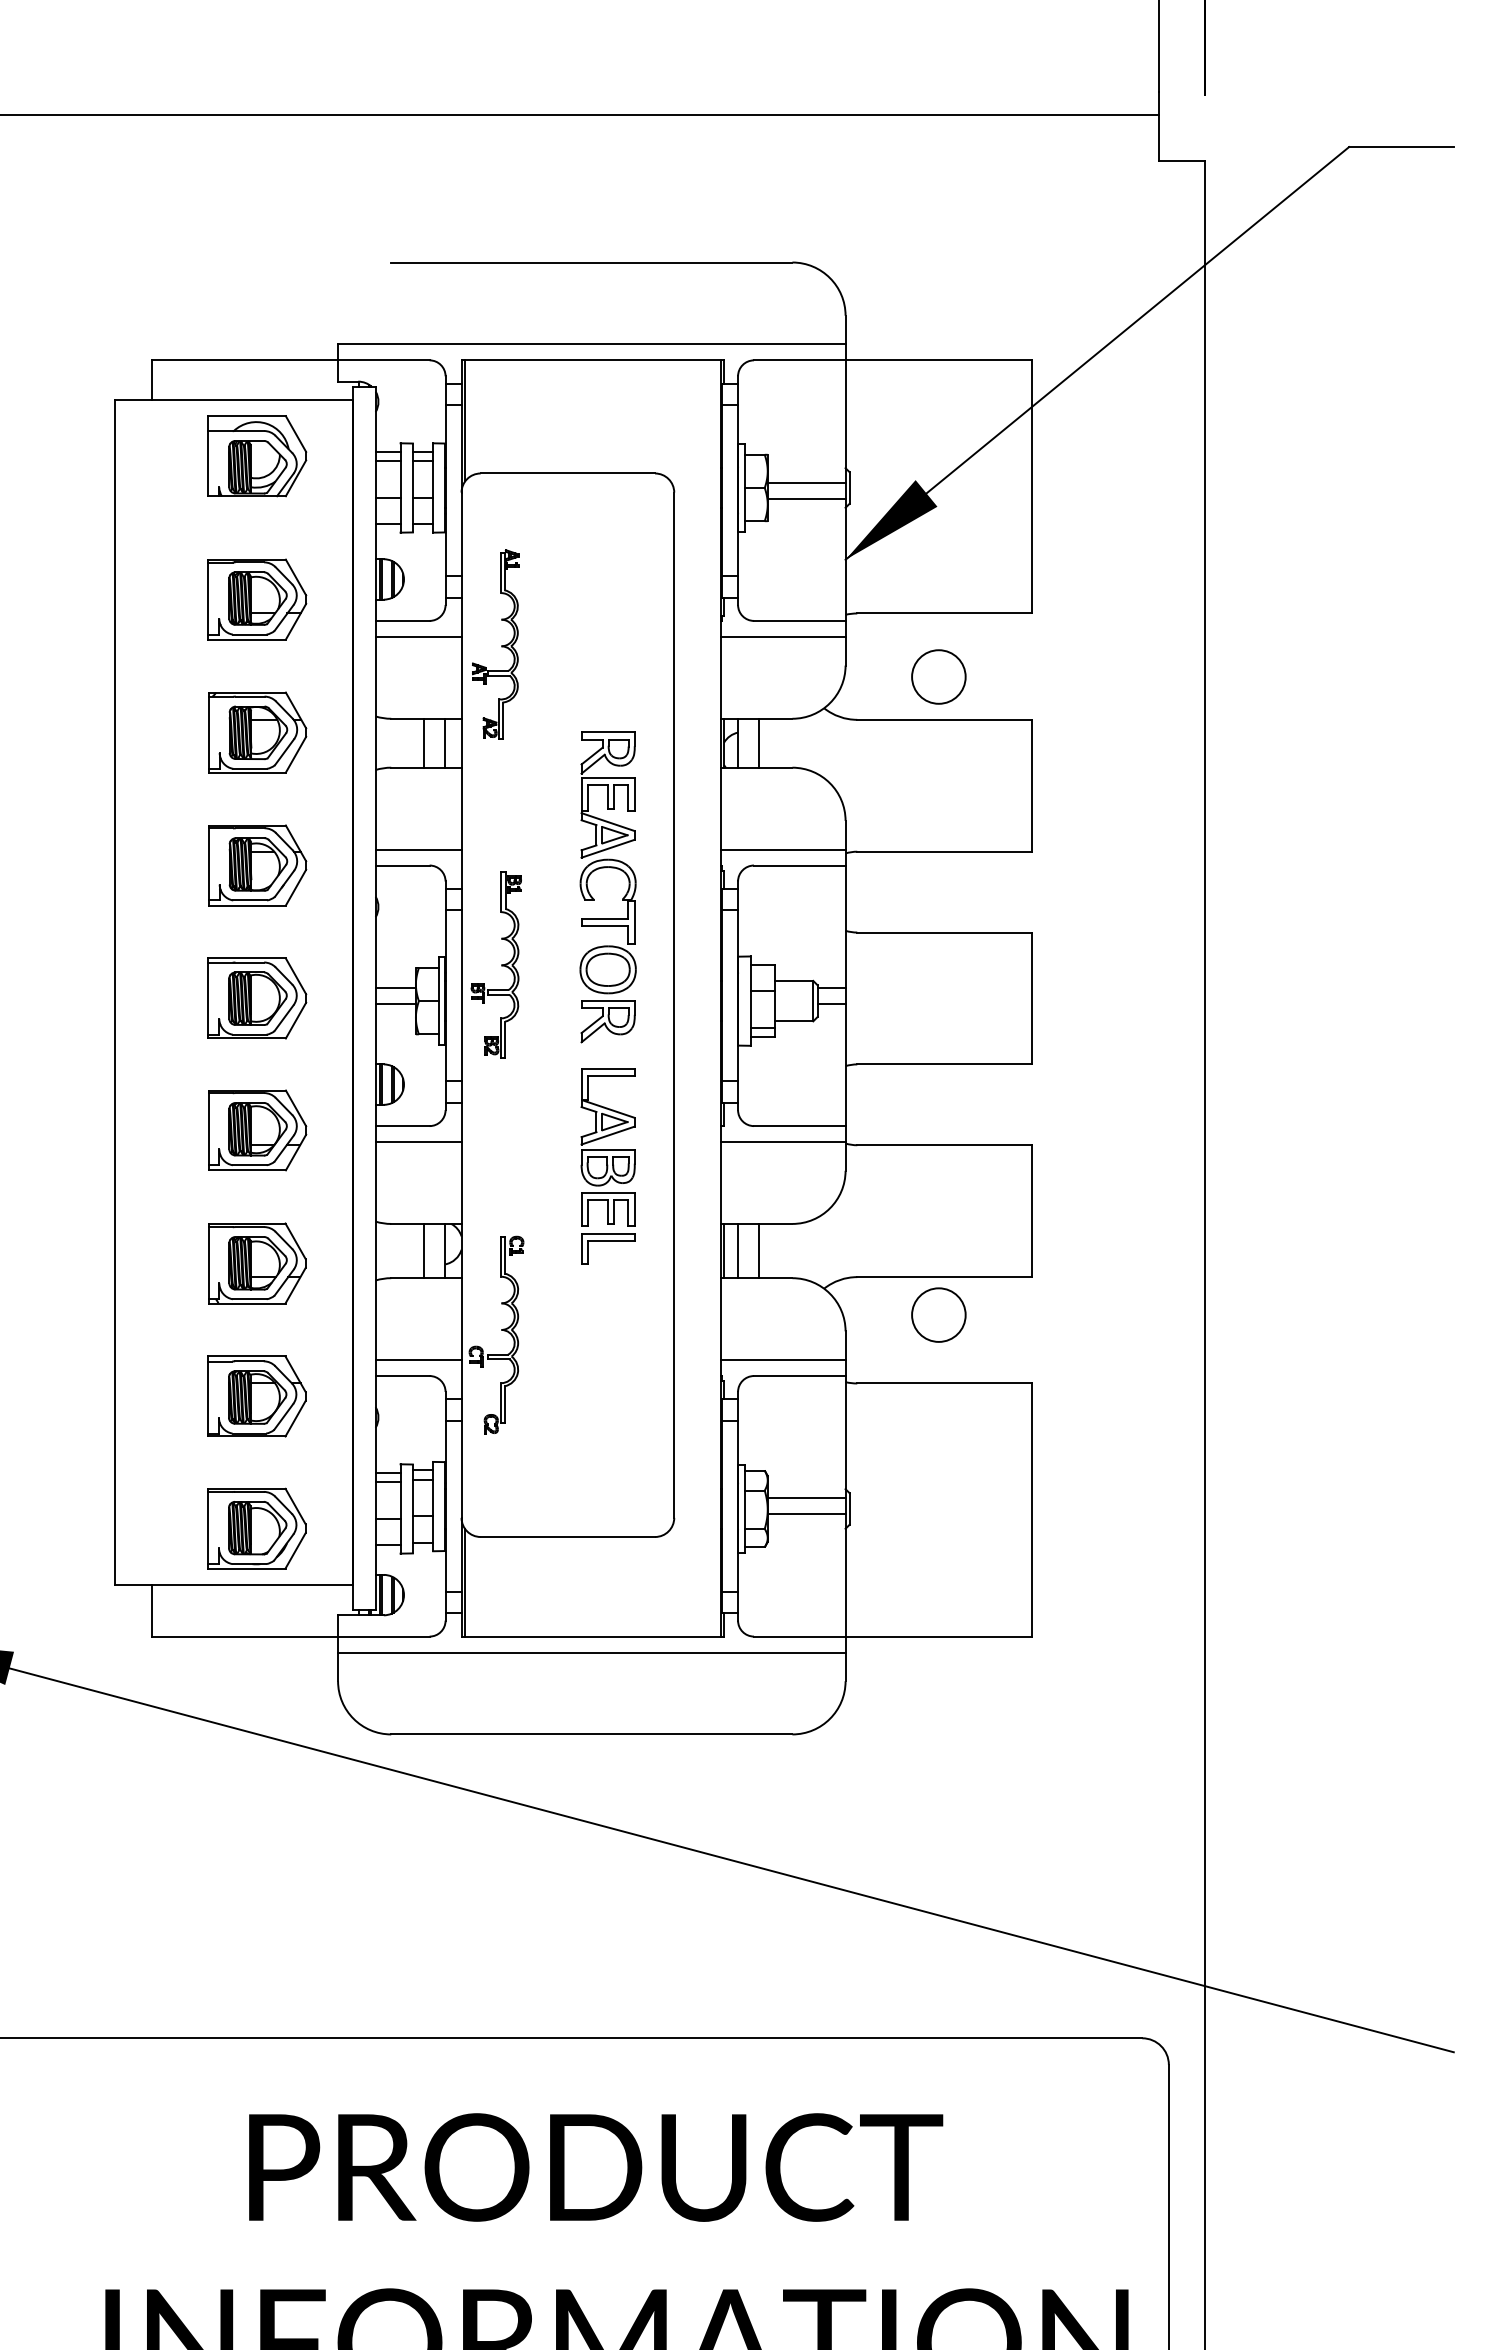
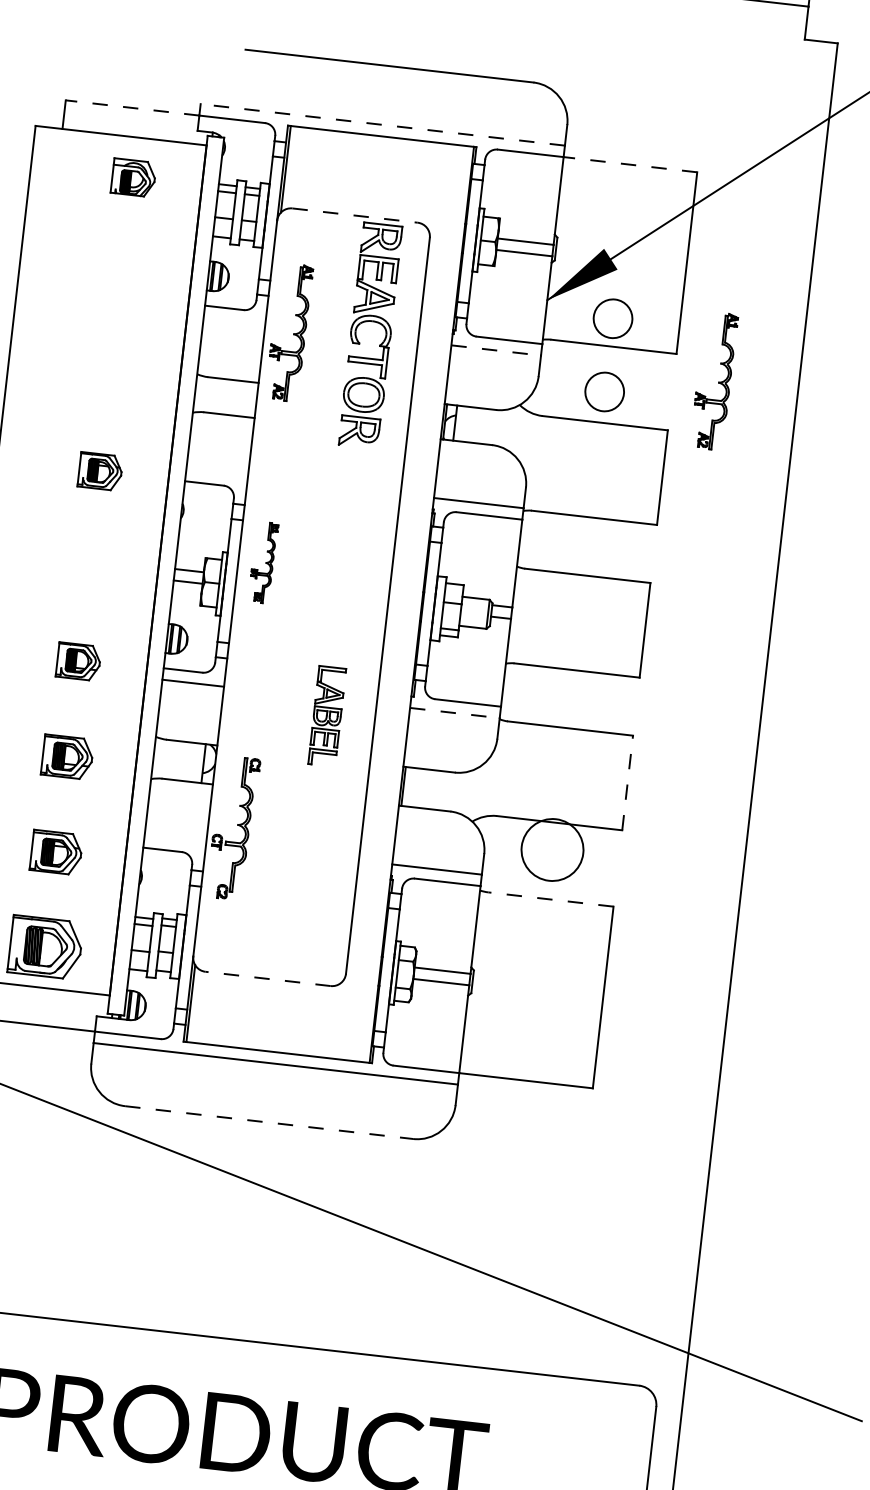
line: (591, 344) -> (382, 124), solid -> dashed
line: (244, 360) -> (132, 108), solid -> dashed
line: (938, 360) -> (630, 164), solid -> dashed
part: (257, 456) -> (133, 178), size x0.6
line: (568, 473) -> (355, 215), solid -> dashed
circle: (938, 574) -> (612, 318), added
part: (257, 599) -> (121, 280), removed
line: (418, 636) -> (234, 320), removed
line: (783, 636) -> (496, 350), solid -> dashed
part: (1093, 645) -> (718, 382), added
part: (257, 732) -> (111, 376), removed
line: (424, 742) -> (230, 396), removed
line: (445, 742) -> (245, 398), removed
line: (759, 742) -> (470, 424), removed
line: (418, 849) -> (217, 473), removed
part: (257, 865) -> (100, 471), size x0.6
part: (593, 897) -> (359, 341), moved
part: (495, 964) -> (262, 562), size x0.6
part: (257, 998) -> (89, 567), removed
part: (257, 1130) -> (78, 661), size x0.6
line: (783, 1142) -> (455, 713), solid -> dashed
part: (607, 1166) -> (326, 716), size x0.7
line: (1031, 1211) -> (627, 783), solid -> dashed
line: (424, 1250) -> (188, 761), removed
line: (738, 1250) -> (413, 787), removed
line: (759, 1250) -> (429, 788), removed
part: (257, 1263) -> (67, 757), size x0.7
circle: (938, 1314) -> (552, 849), size x1.6
line: (418, 1360) -> (175, 840), removed
line: (943, 1383) -> (550, 899), solid -> dashed
part: (256, 1396) -> (56, 852), size x0.7
line: (567, 1537) -> (267, 979), solid -> dashed
line: (591, 1734) -> (268, 1122), solid -> dashed

